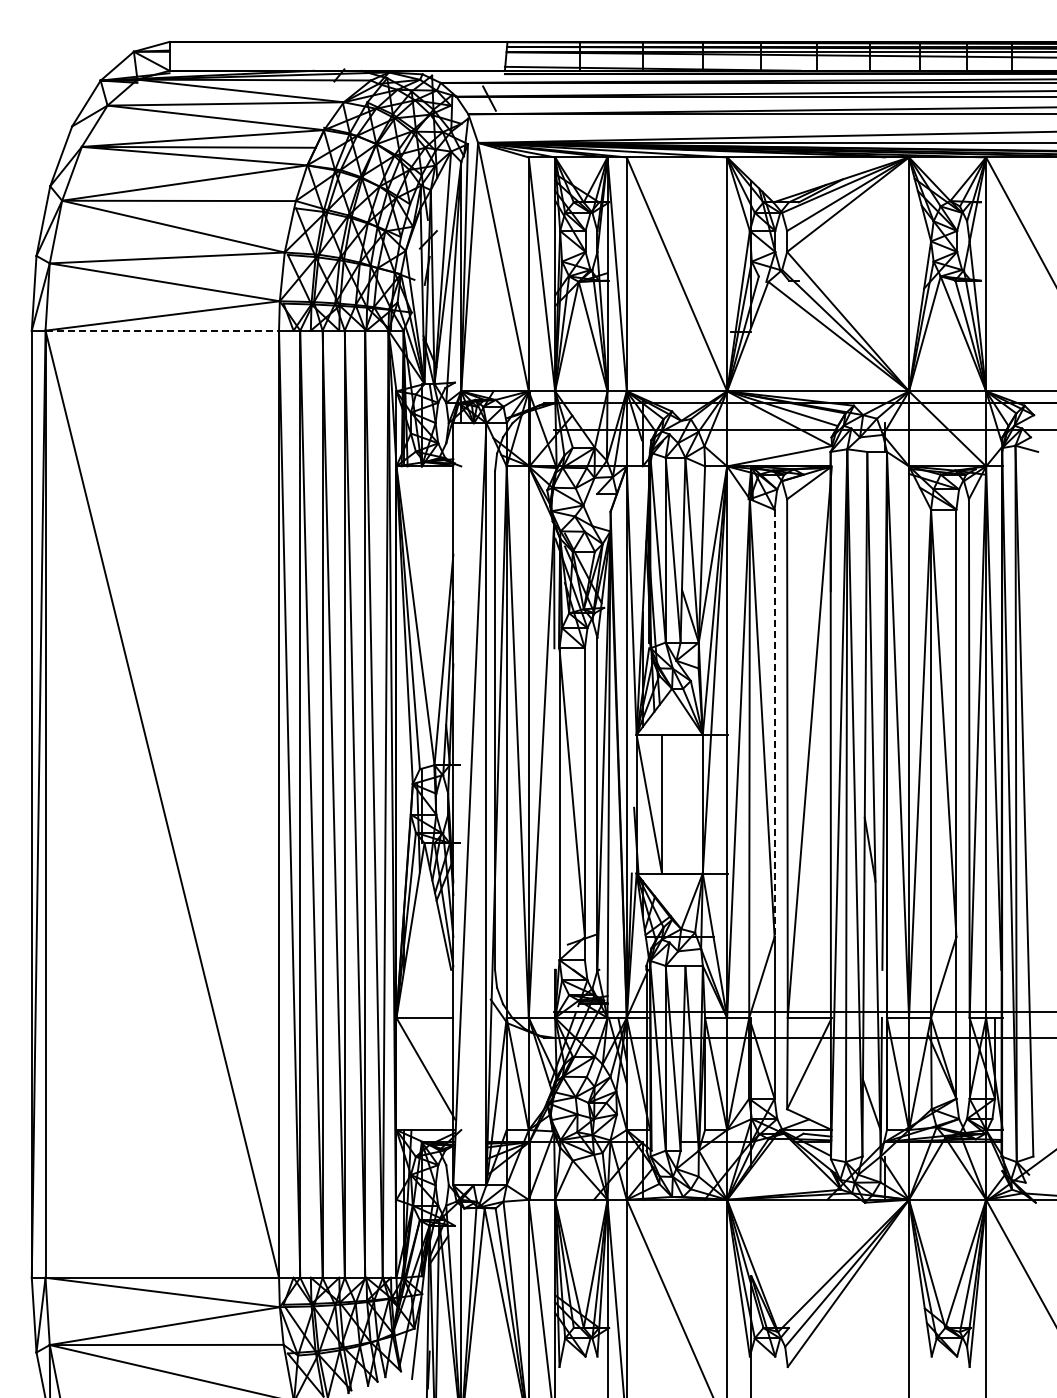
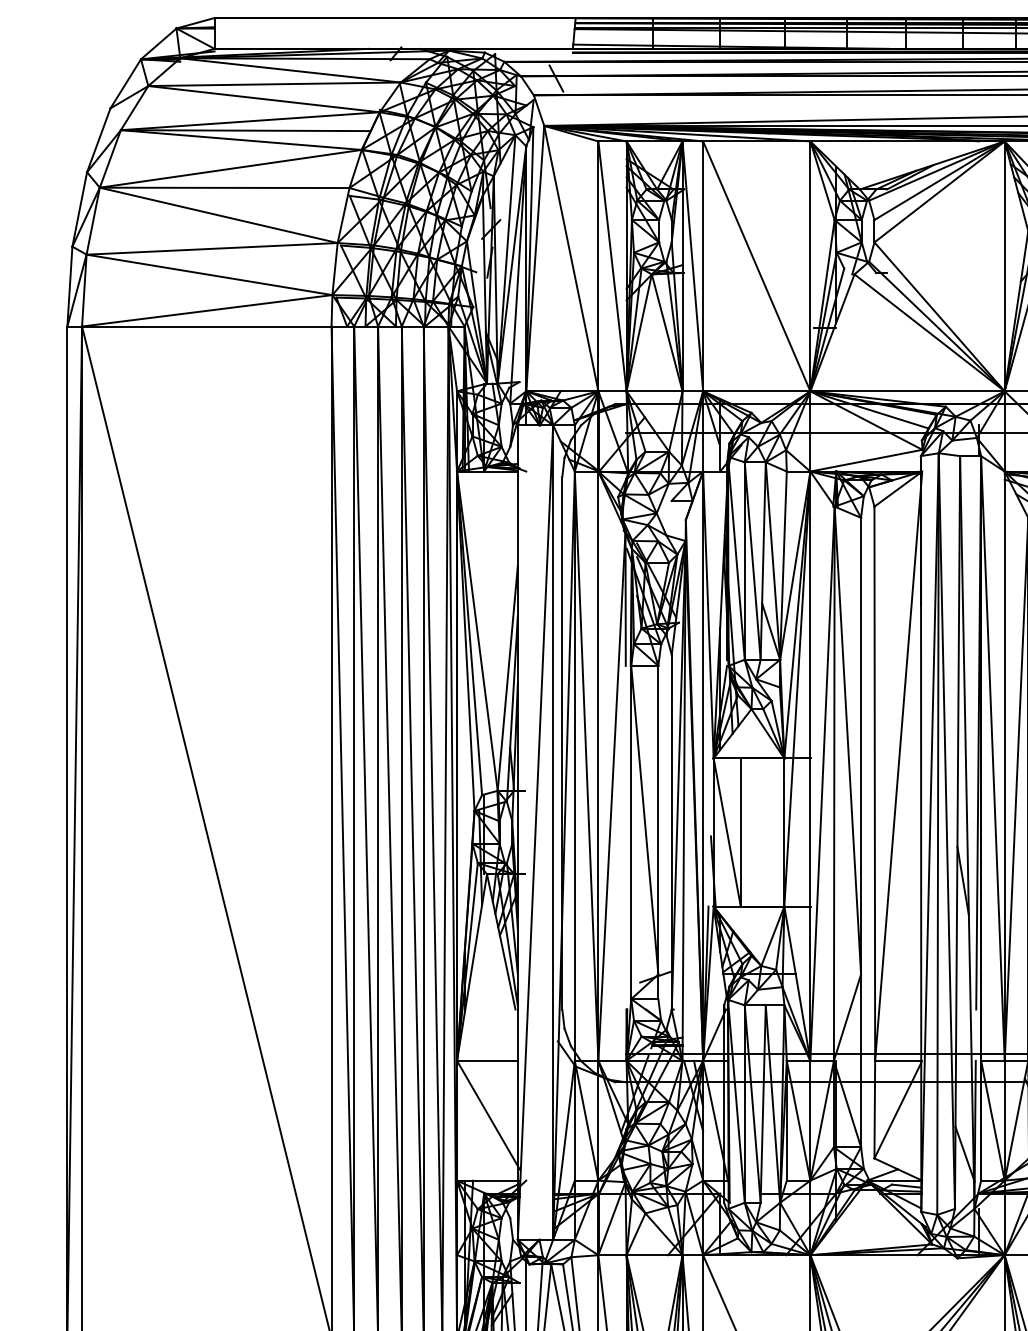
line: (162, 330) -> (207, 326), dashed -> solid
line: (774, 723) -> (860, 746), dashed -> solid

